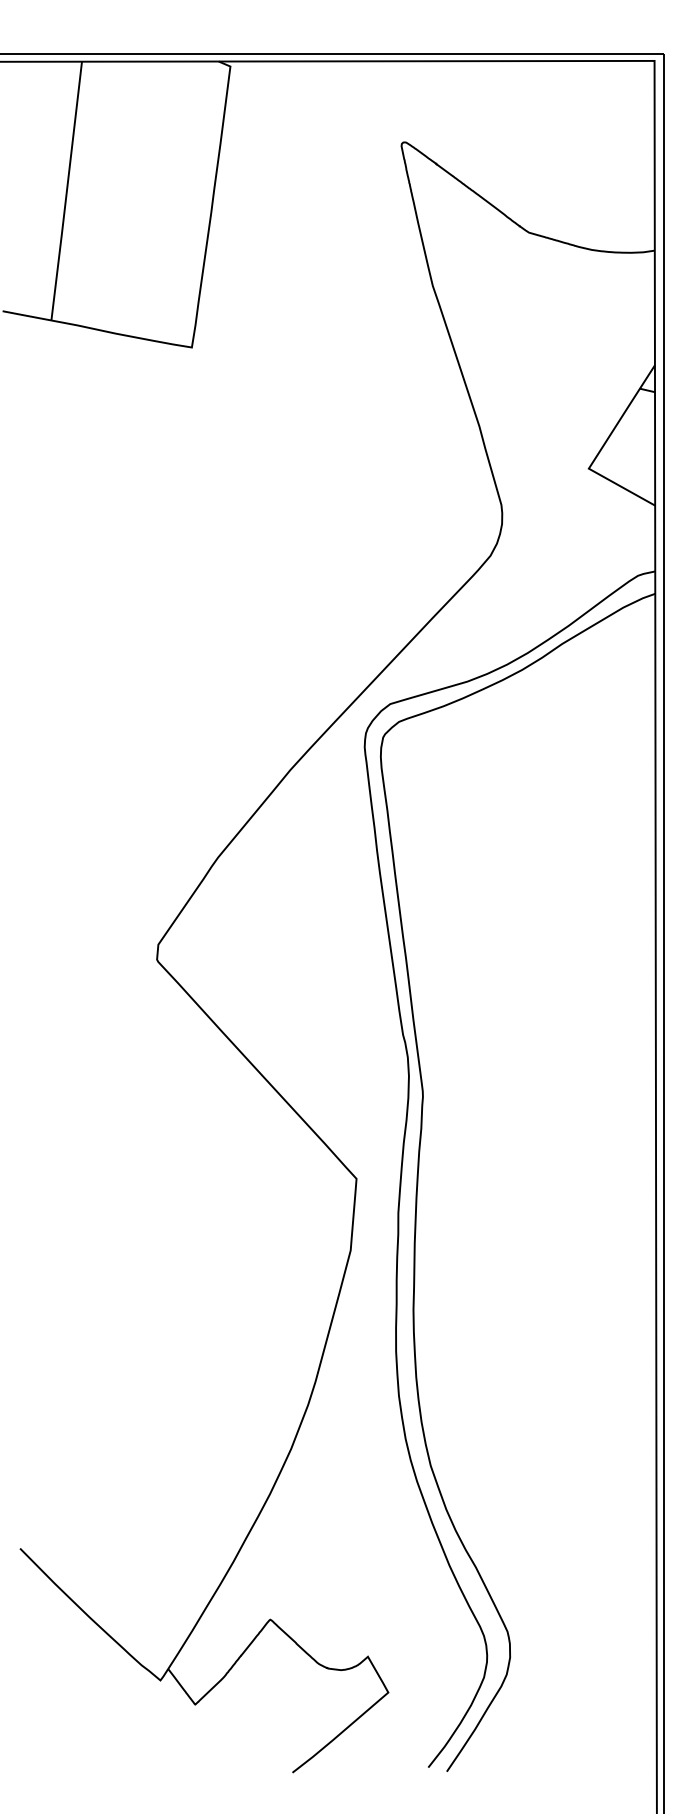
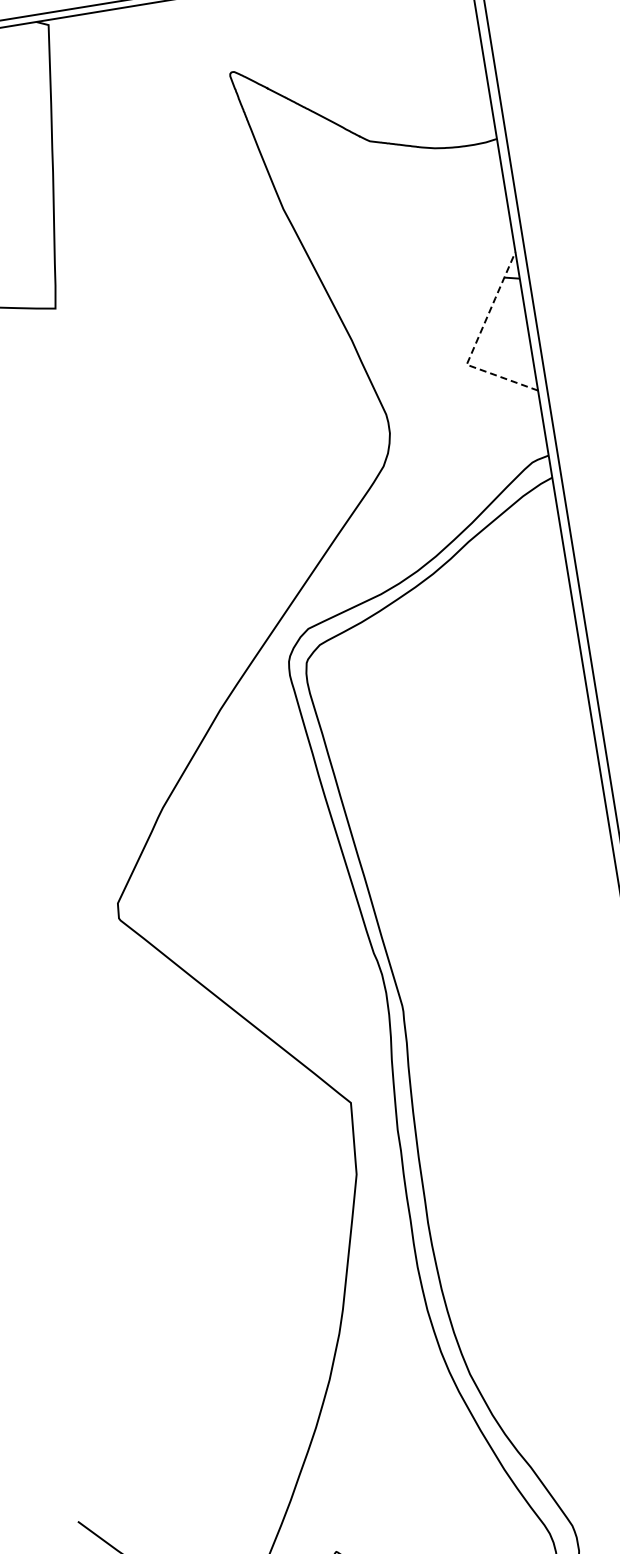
line: (601, 448) -> (475, 342), solid -> dashed

